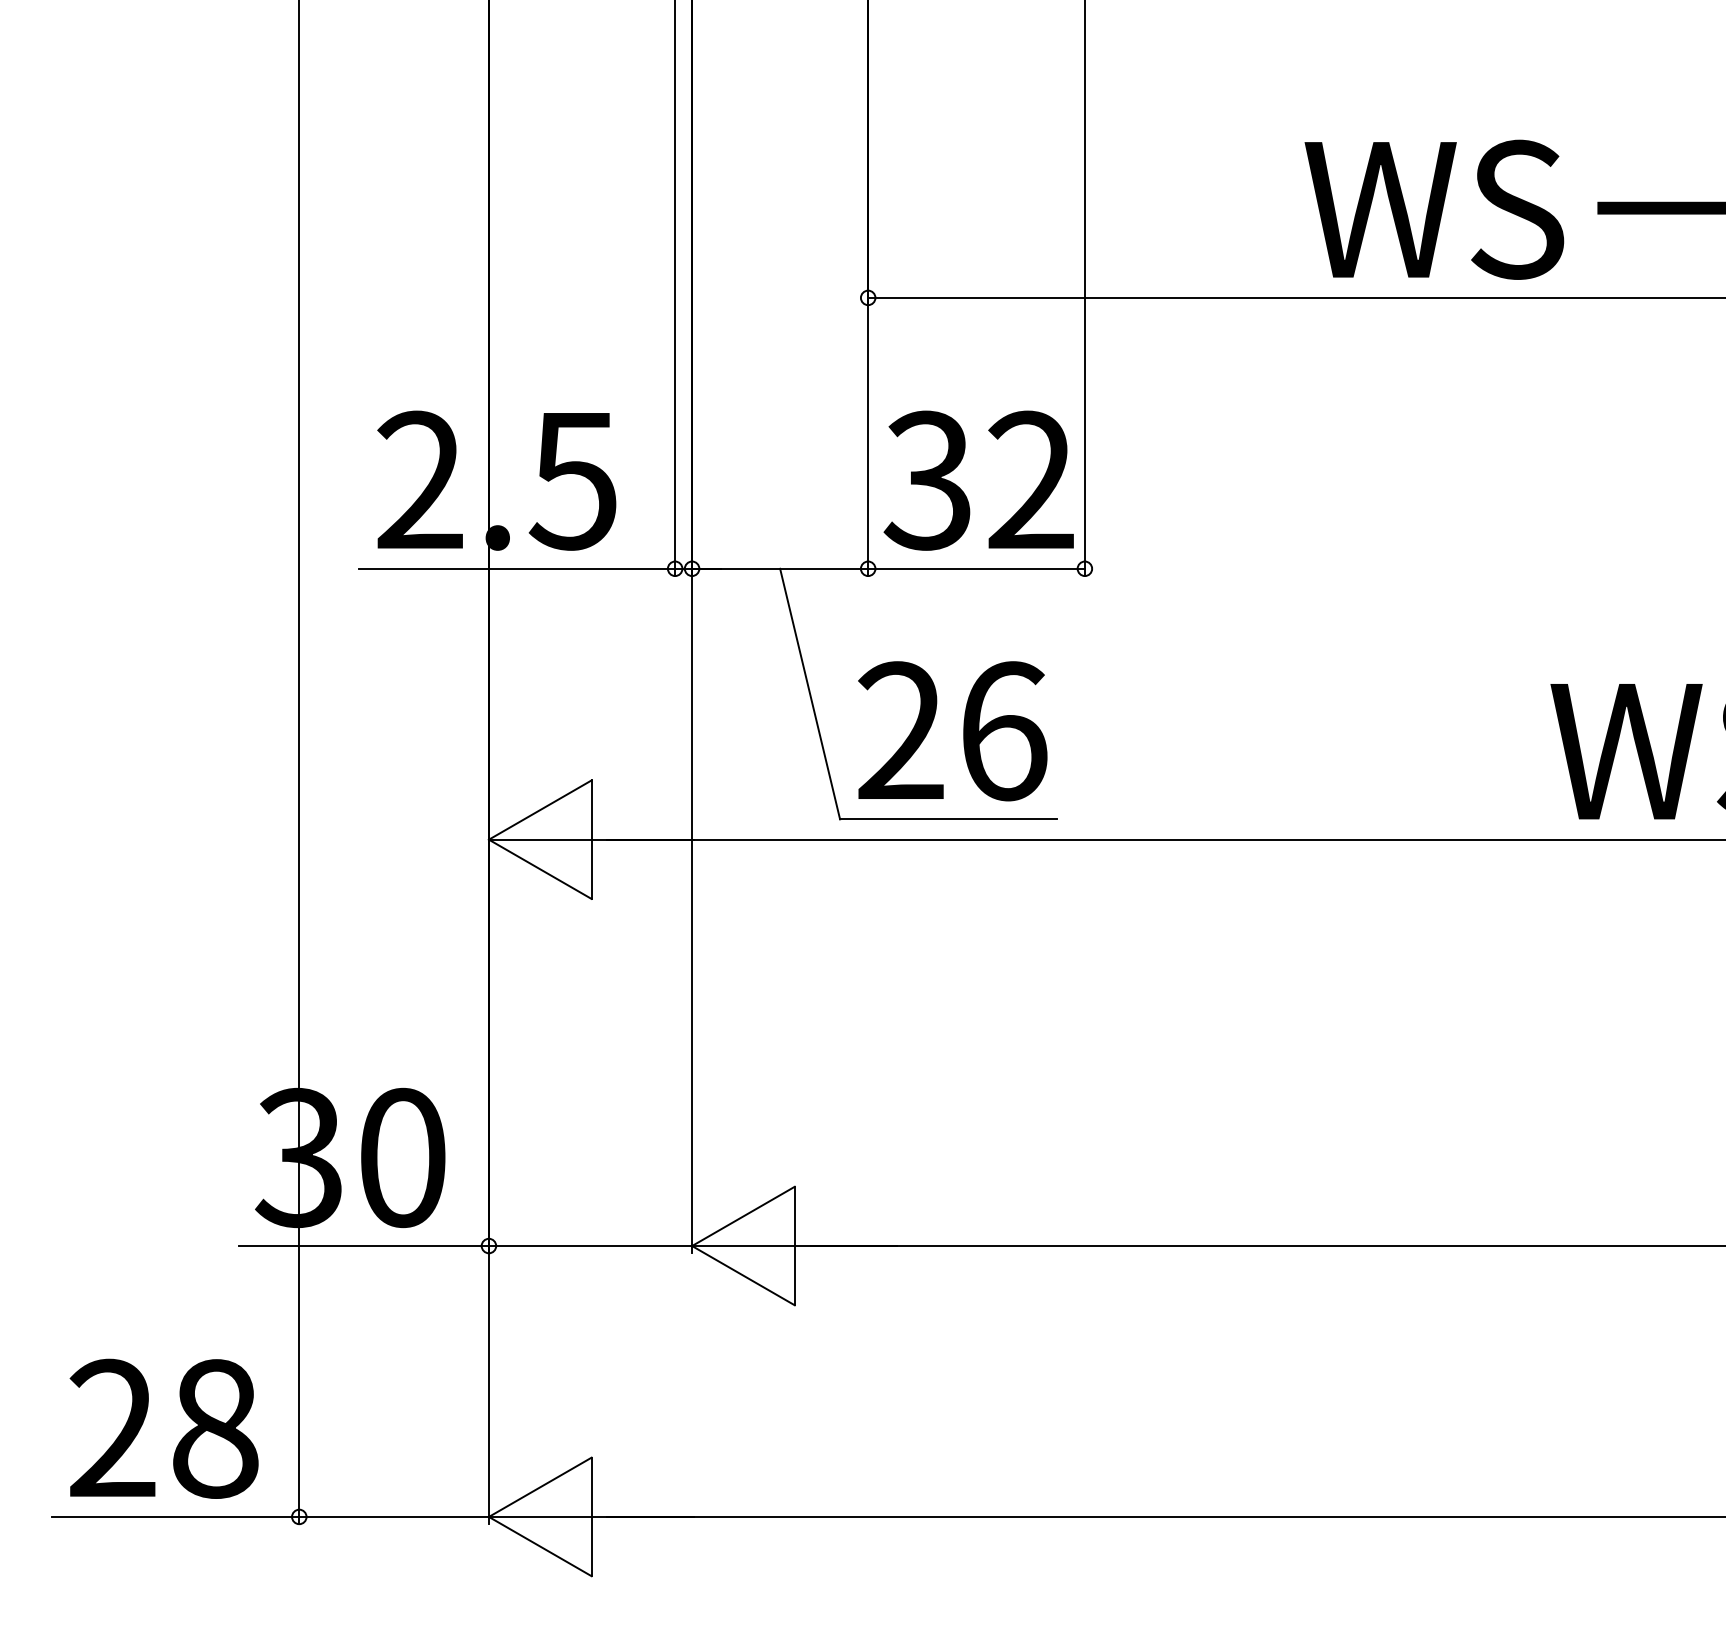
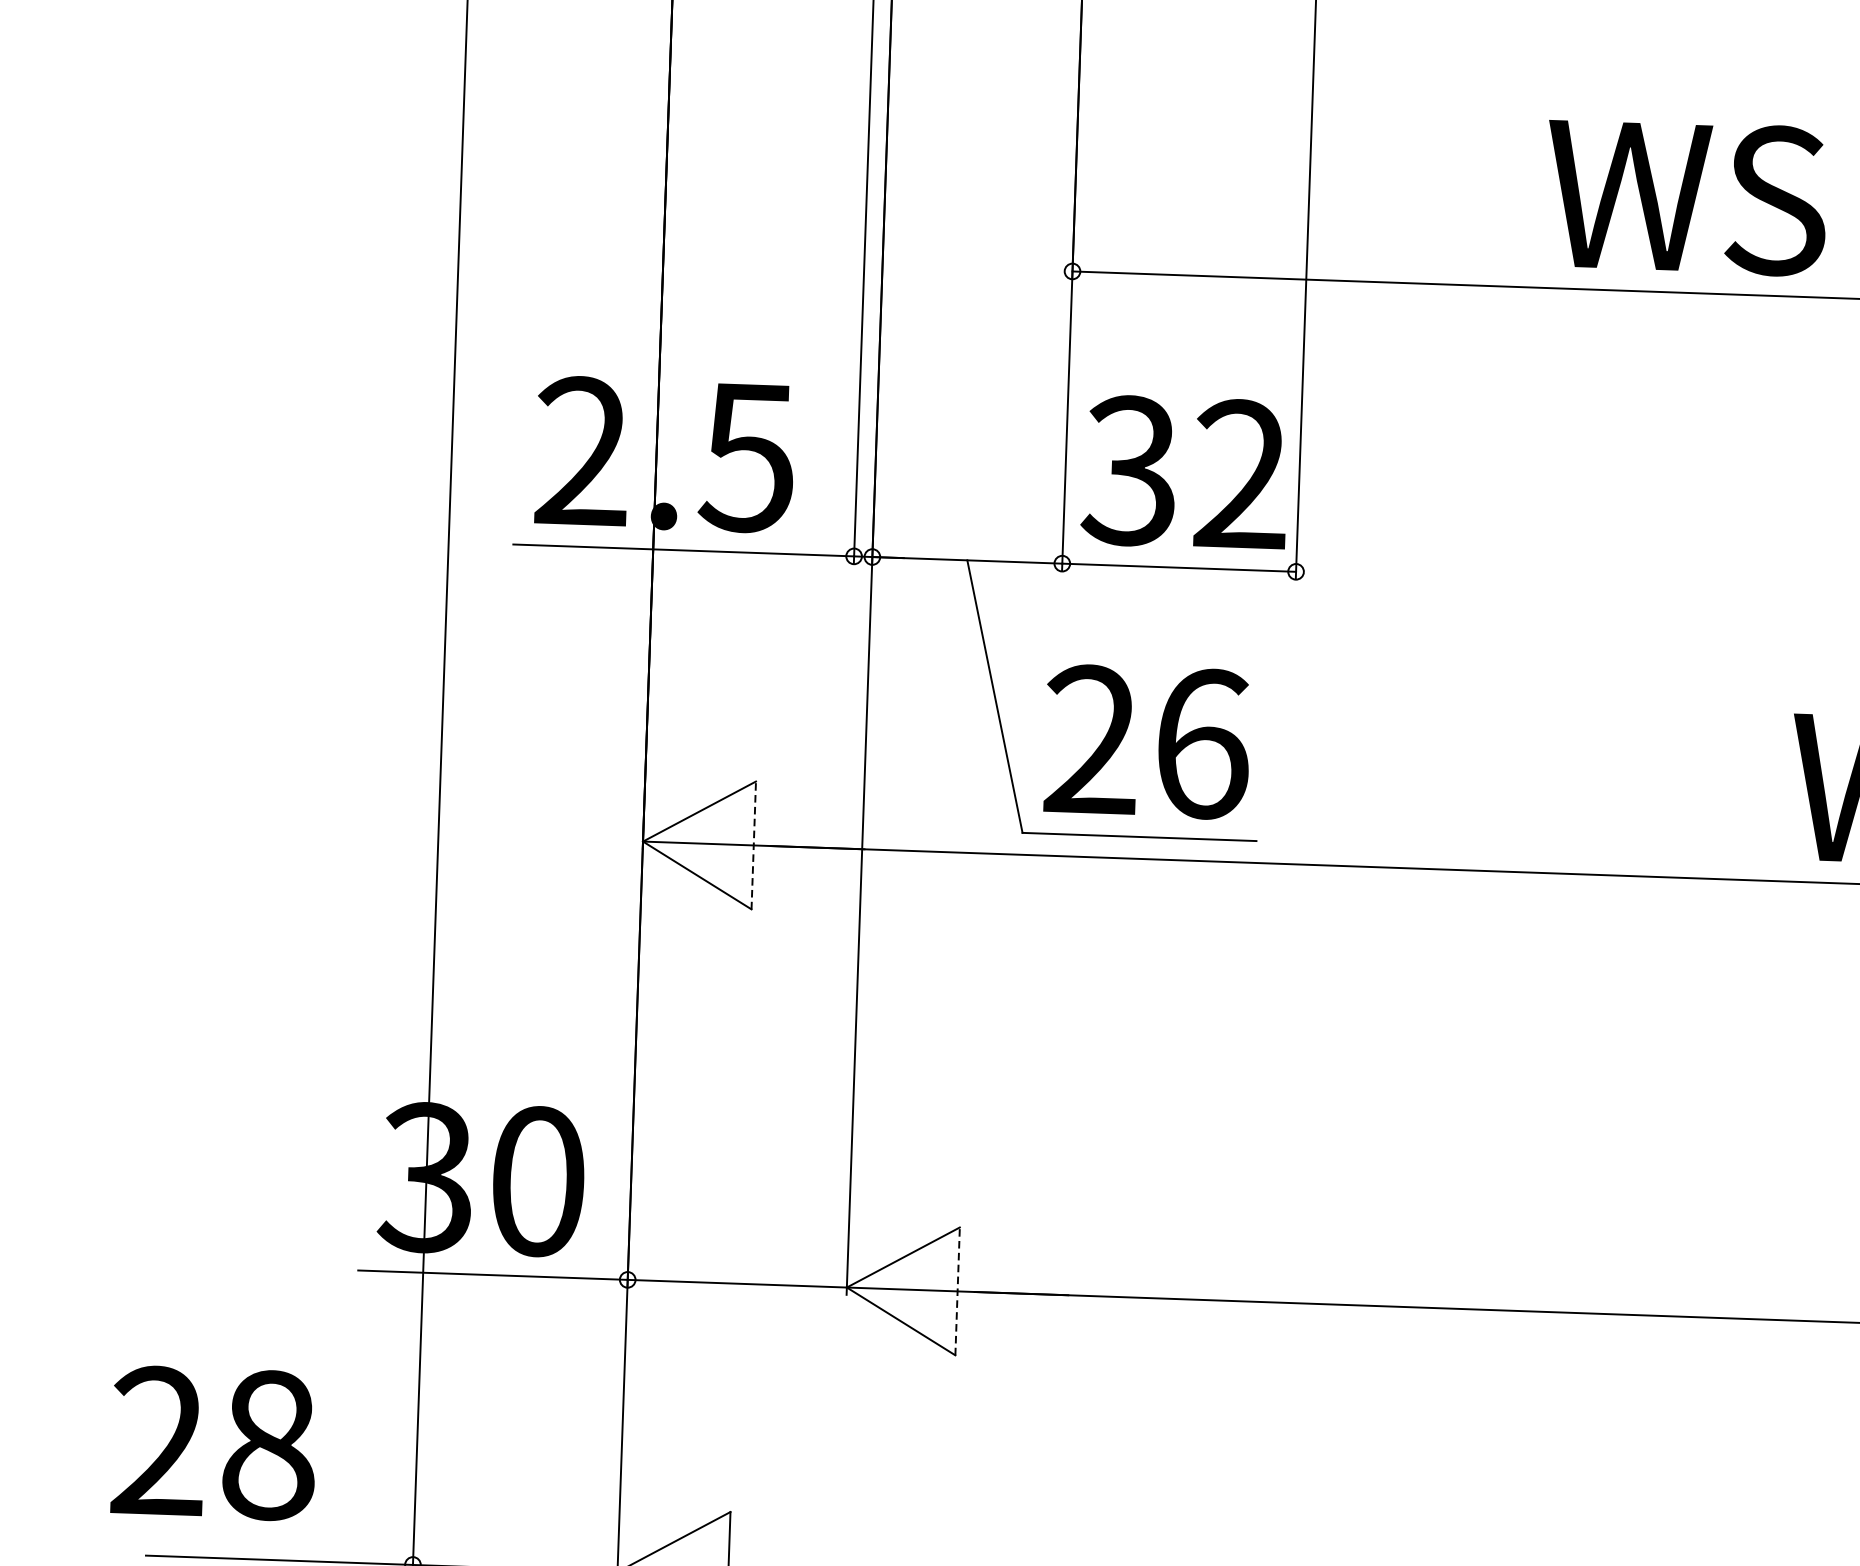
line: (591, 839) -> (753, 845), solid -> dashed
line: (794, 1245) -> (957, 1290), solid -> dashed
text: (163, 1428) -> (213, 1443), moved

